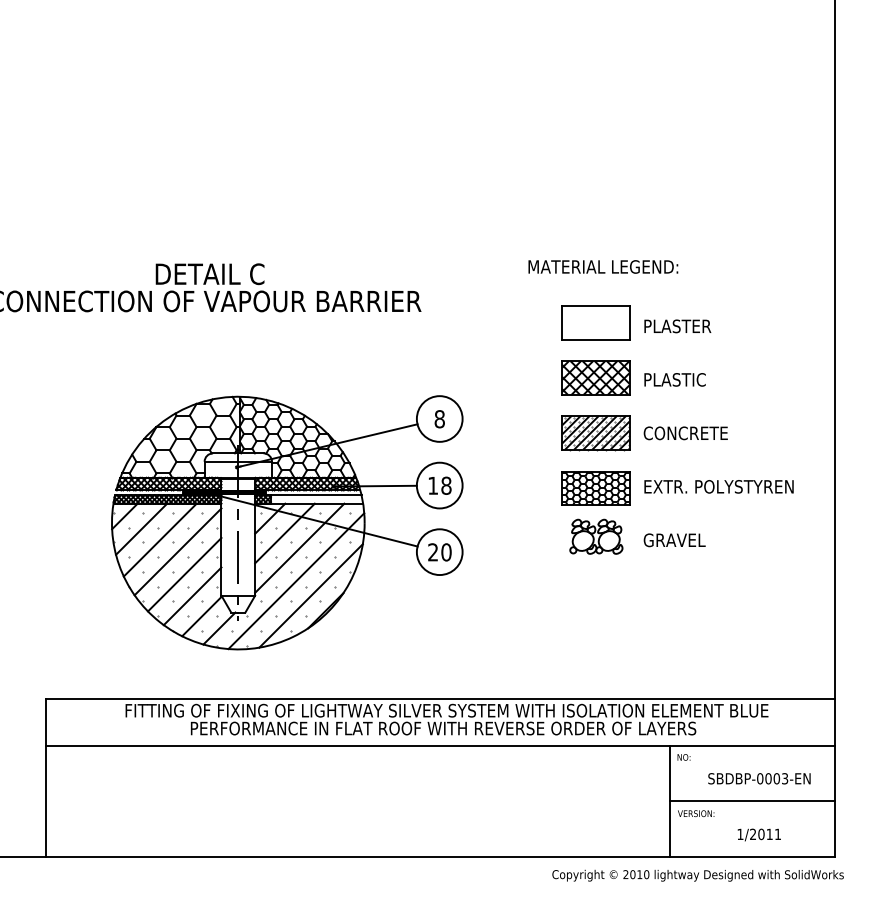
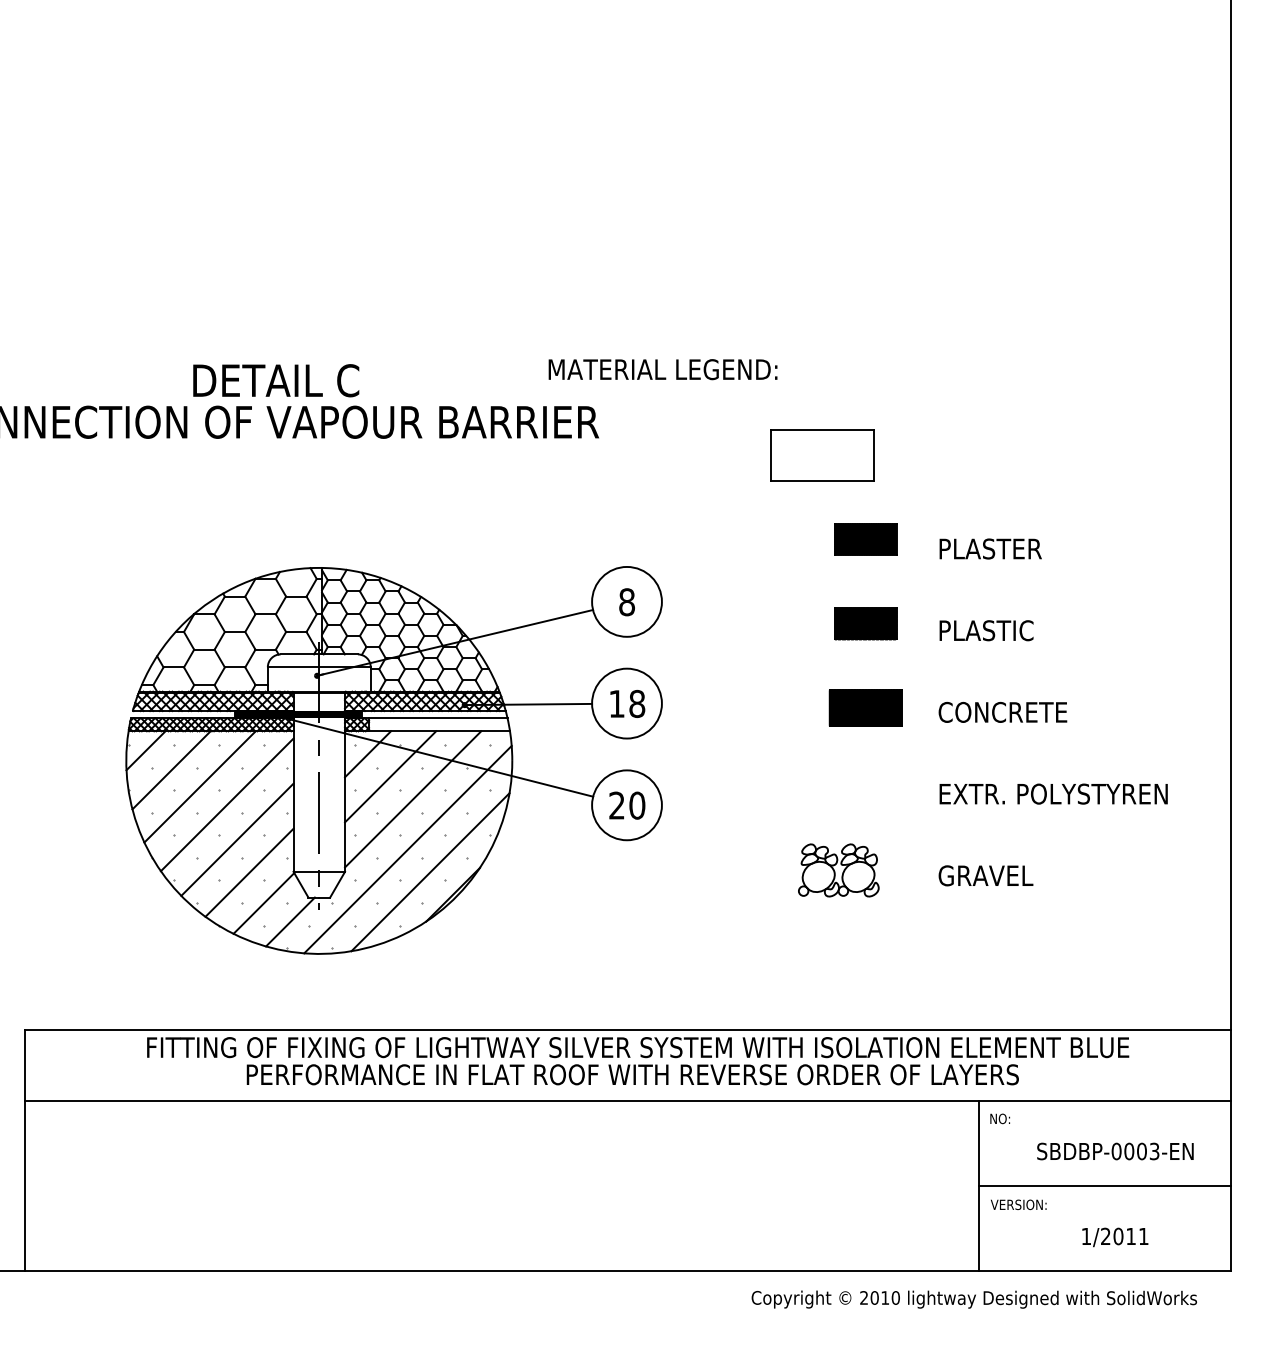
text: (603, 266) -> (663, 368), moved
part: (595, 322) -> (822, 454), moved
part: (595, 377) -> (864, 538), size x0.6
part: (595, 433) -> (864, 624), size x0.6
text: (718, 433) -> (1052, 712), moved
part: (595, 488) -> (864, 708), size x0.7
part: (596, 536) -> (838, 870), moved
text: (697, 875) -> (973, 1299), moved

